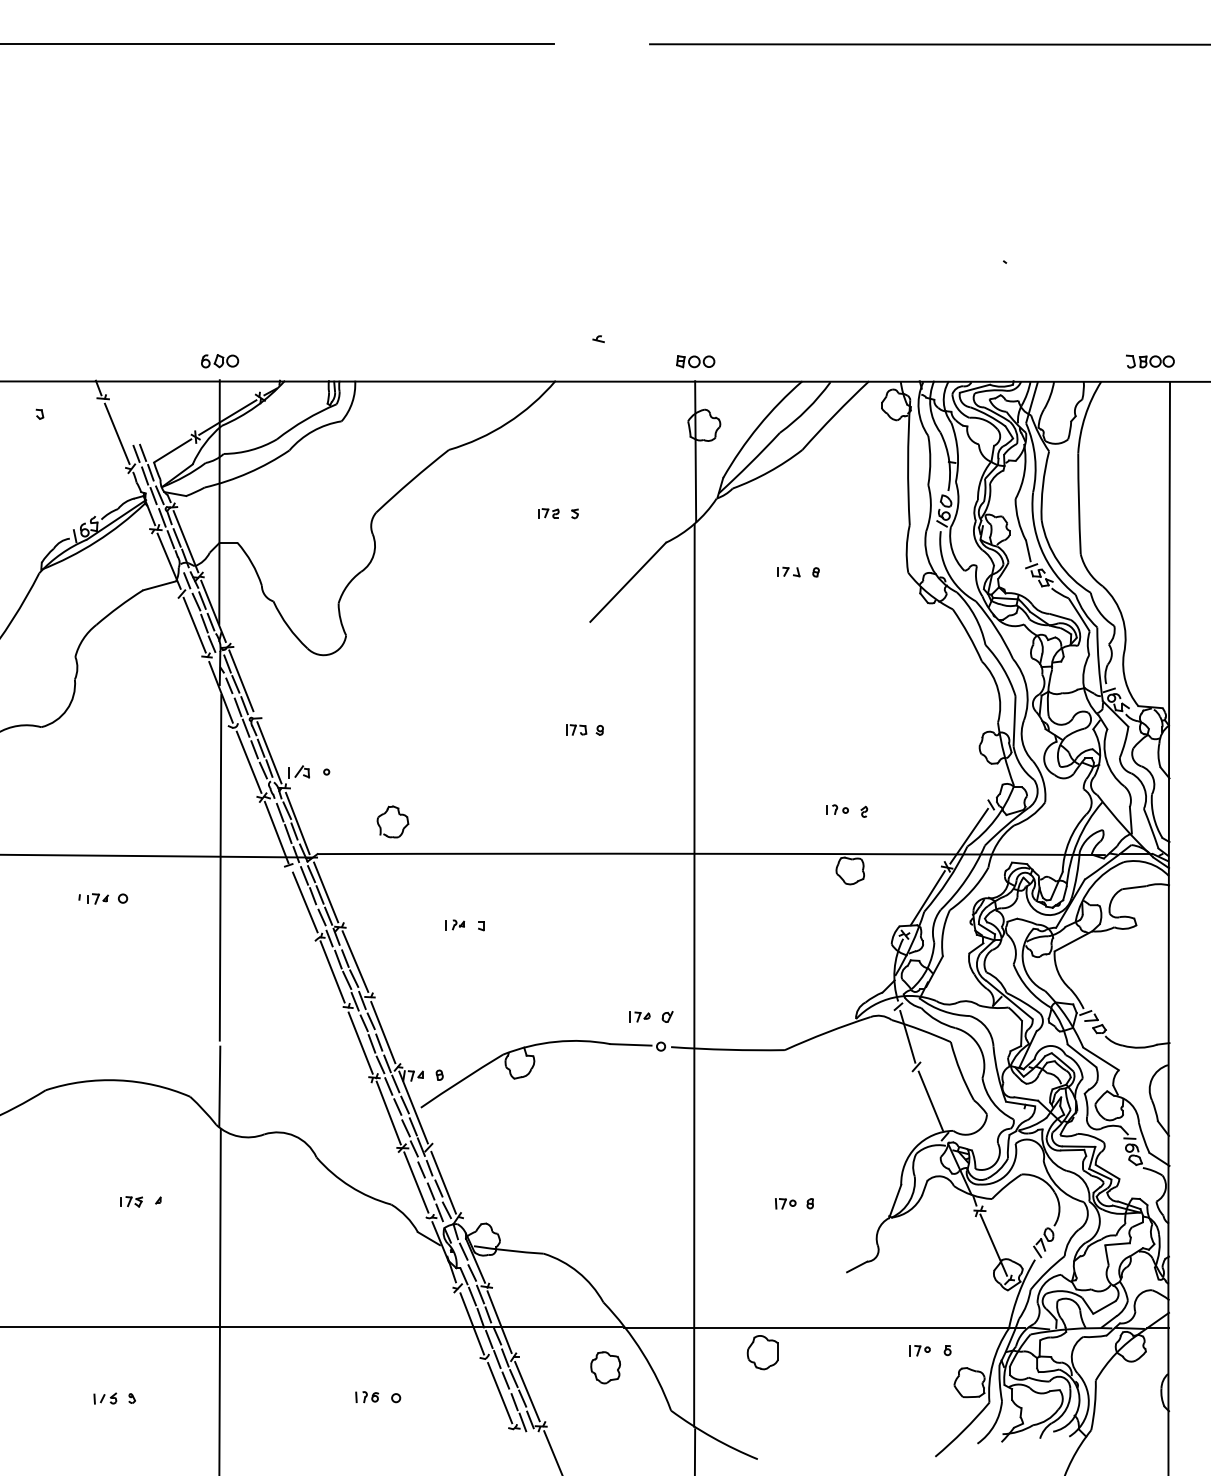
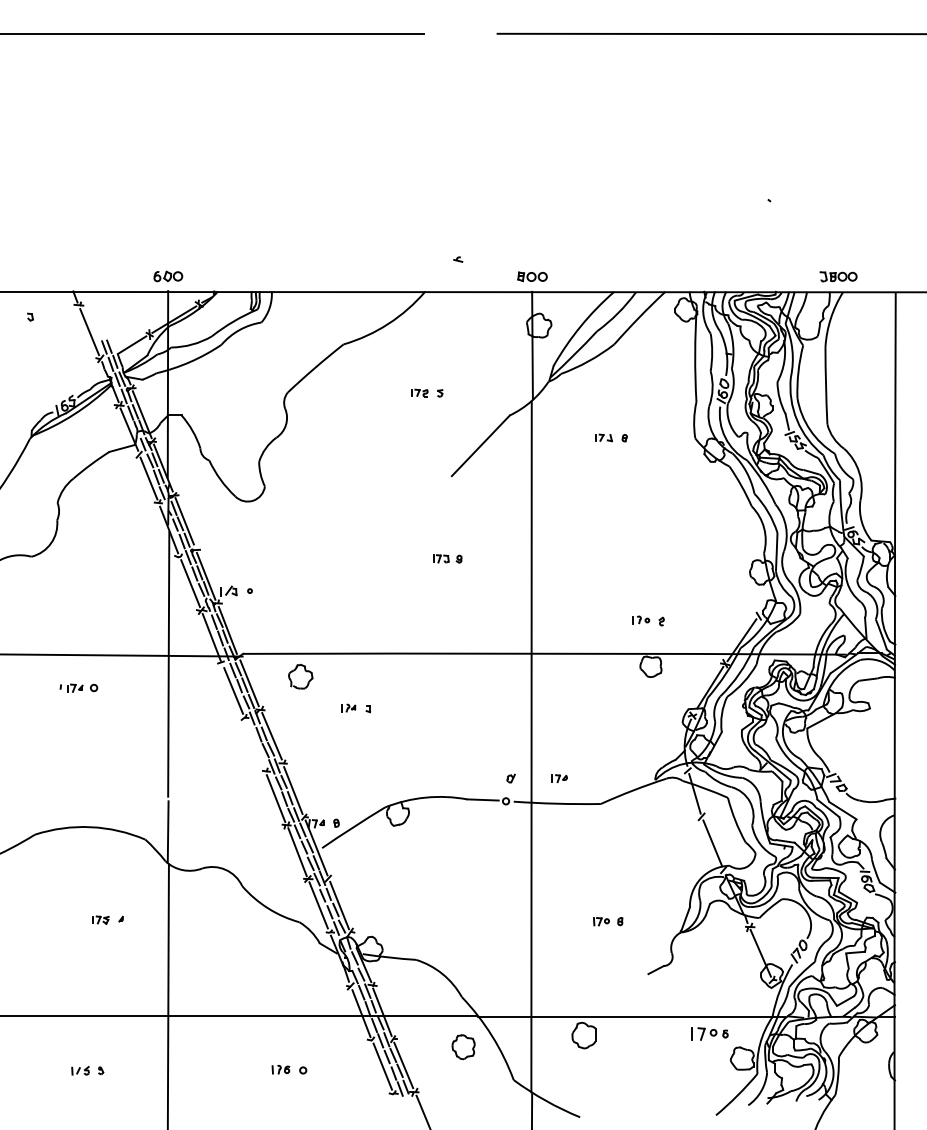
part: (1150, 361) -> (838, 276), moved
part: (398, 814) -> (305, 671), moved
line: (332, 971) -> (254, 743), removed
part: (639, 1016) -> (559, 778), moved
part: (919, 1350) -> (703, 1033), size x1.6

